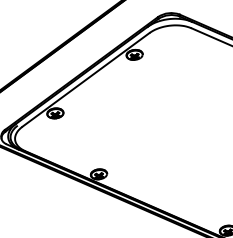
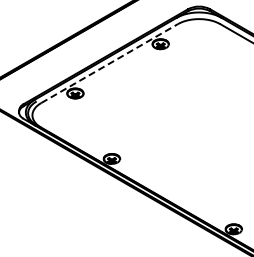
line: (85, 79) -> (109, 63), solid -> dashed

